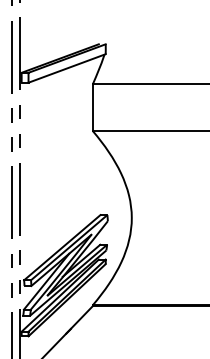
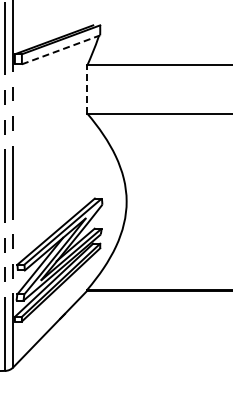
line: (67, 68) -> (61, 49), solid -> dashed
line: (93, 107) -> (87, 89), solid -> dashed

